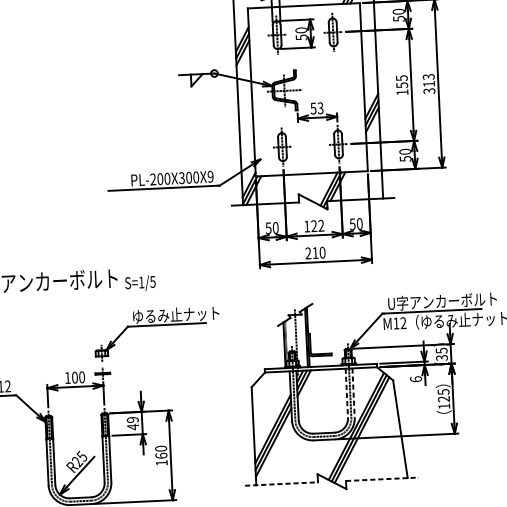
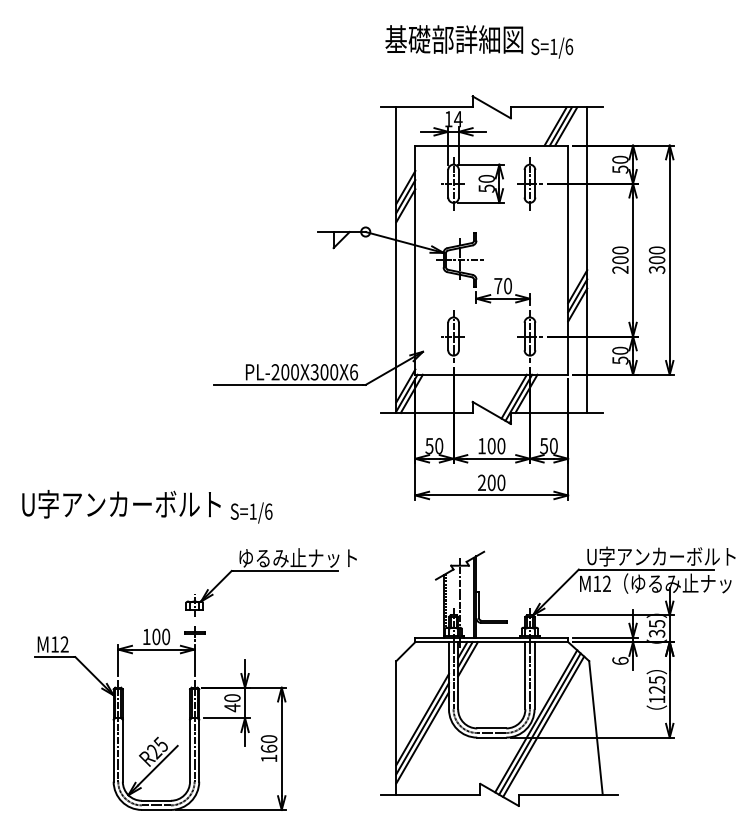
text: (428, 80) -> (656, 255), 313 -> 300
text: (402, 84) -> (620, 259), 155 -> 200
text: (316, 108) -> (502, 286), 53 -> 70
text: (211, 176) -> (354, 372), PL-200X300X9 -> PL-200X300X6
text: (317, 226) -> (496, 446), 122 -> 100
text: (315, 252) -> (491, 482), 210 -> 200
text: (152, 281) -> (268, 511), S=1/5 -> S=1/6
line: (353, 392) -> (534, 675), dashed -> solid
line: (346, 393) -> (525, 675), dashed -> solid
text: (132, 420) -> (232, 698), 49 -> 40
line: (382, 478) -> (568, 794), dashed -> solid
line: (281, 483) -> (430, 794), dashed -> solid

